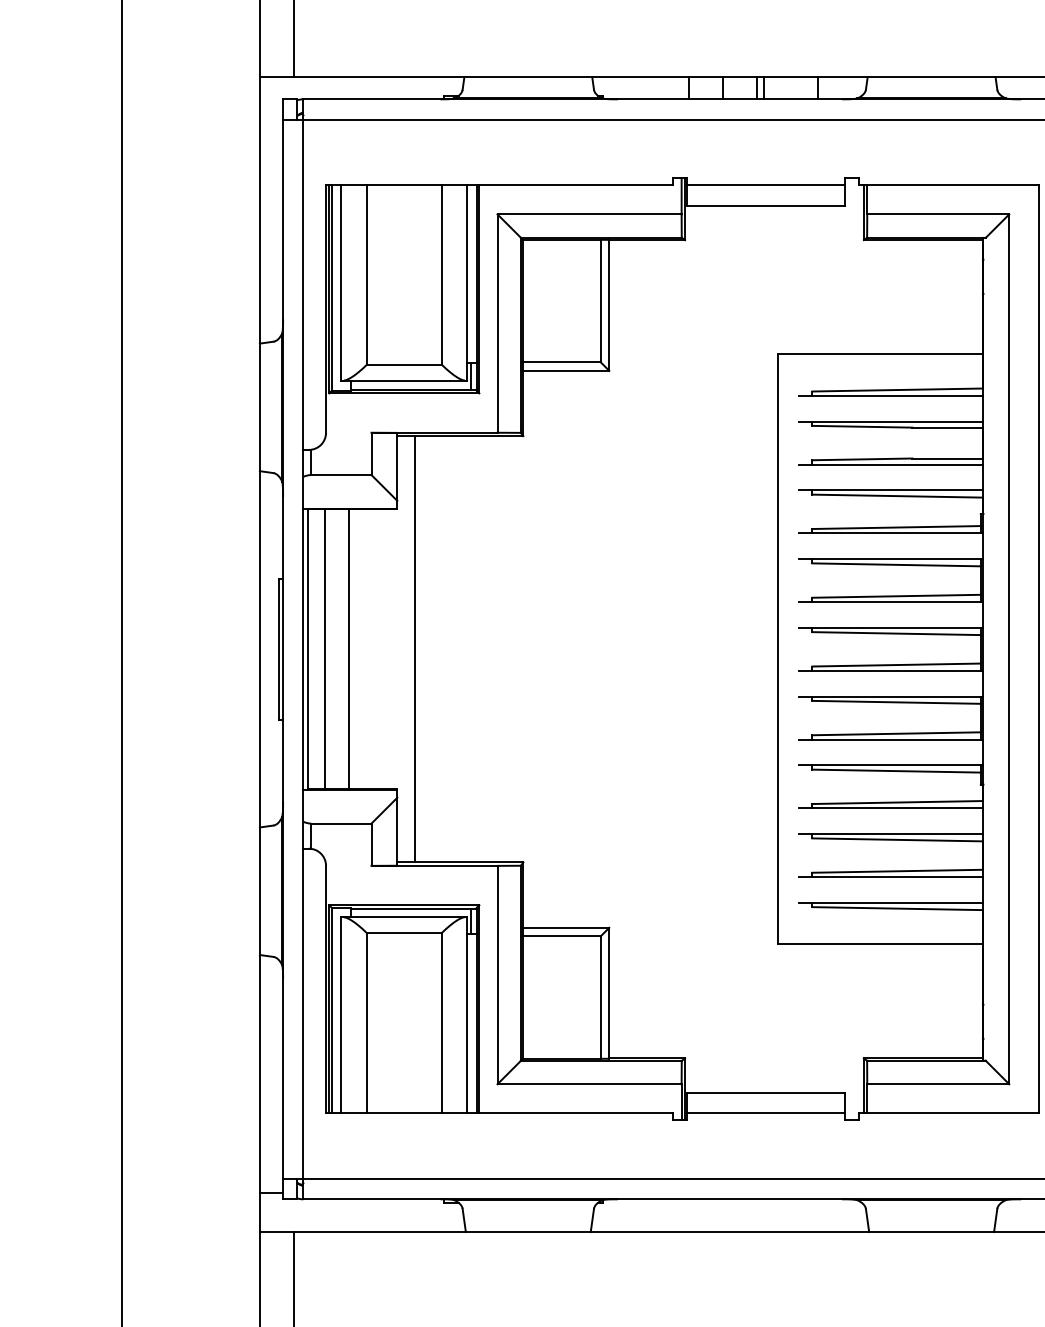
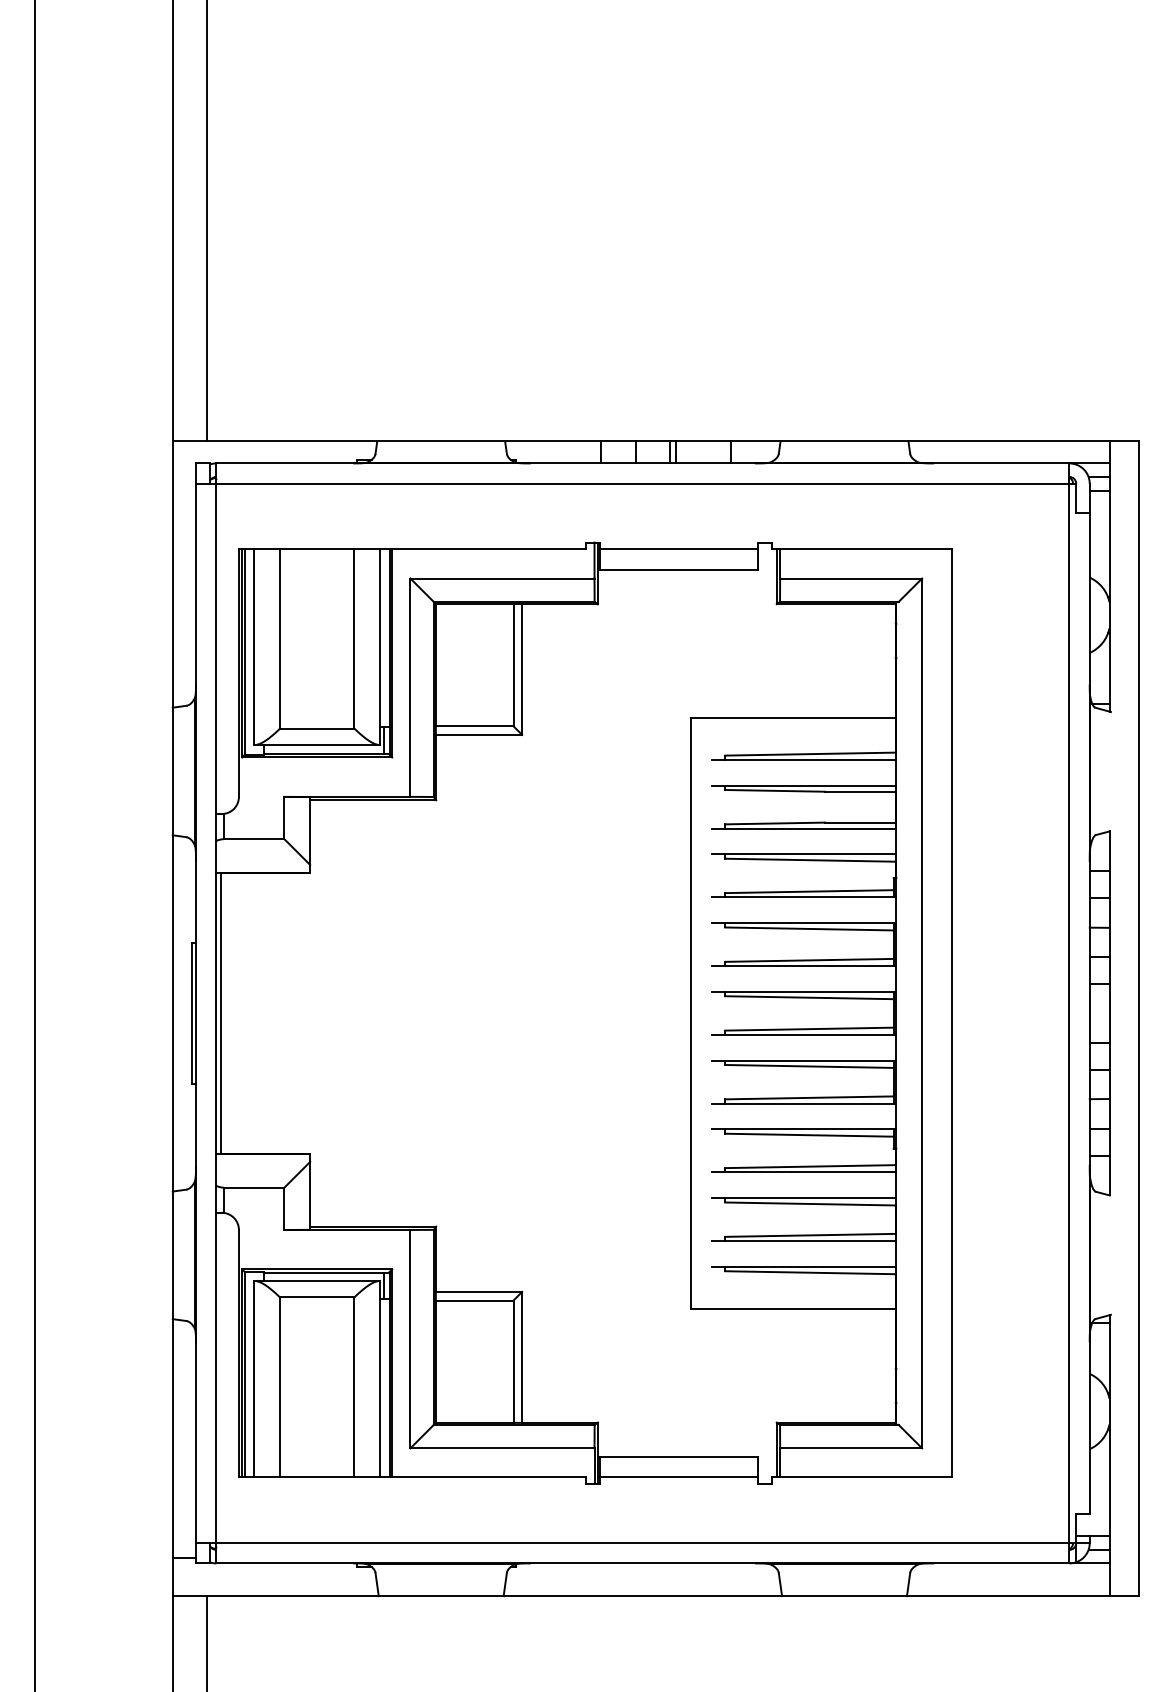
line: (324, 649) -> (237, 1013), removed
line: (349, 649) -> (262, 1013), removed
line: (414, 649) -> (327, 1013), removed

